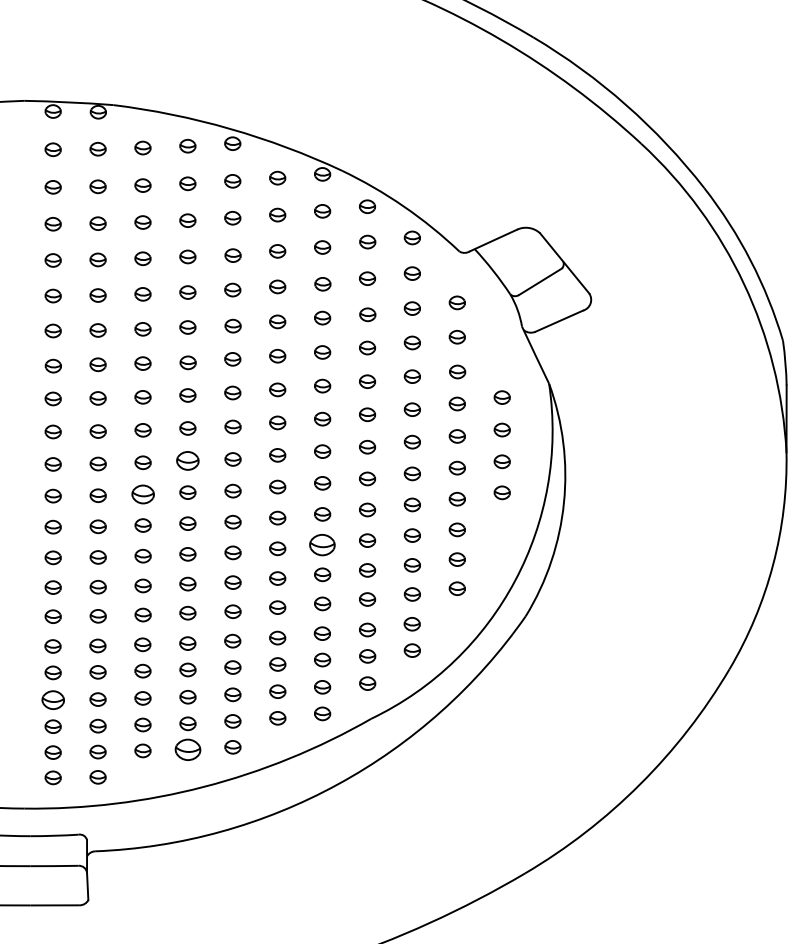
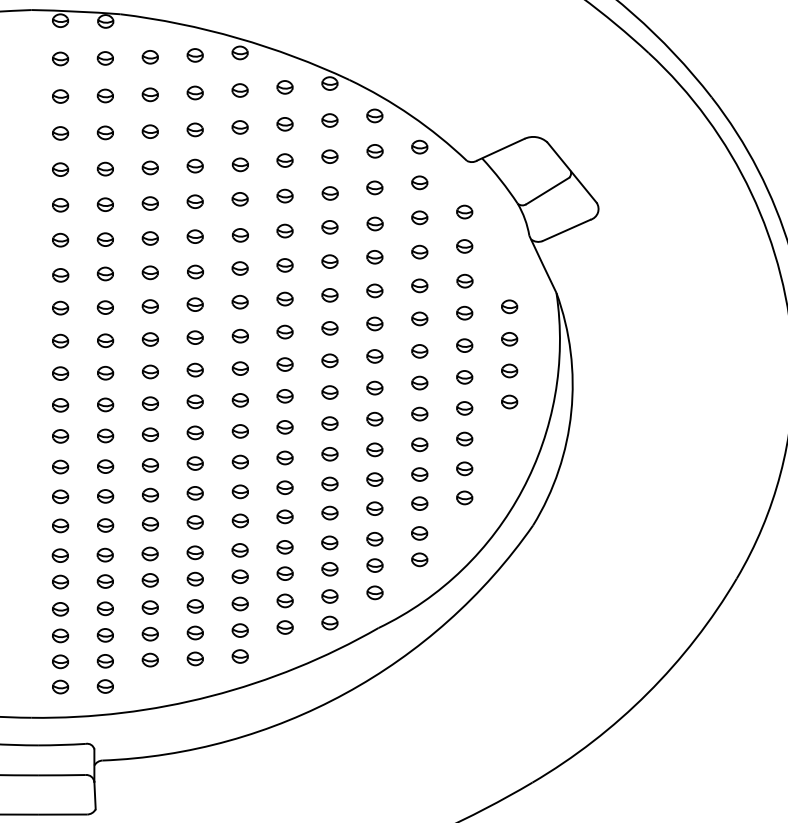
part: (187, 460) -> (194, 369), size x0.71
part: (142, 494) -> (149, 403), size x0.71
part: (322, 544) -> (329, 453), size x0.62
part: (52, 699) -> (59, 608), size x0.71
part: (187, 749) -> (194, 658), size x0.62

